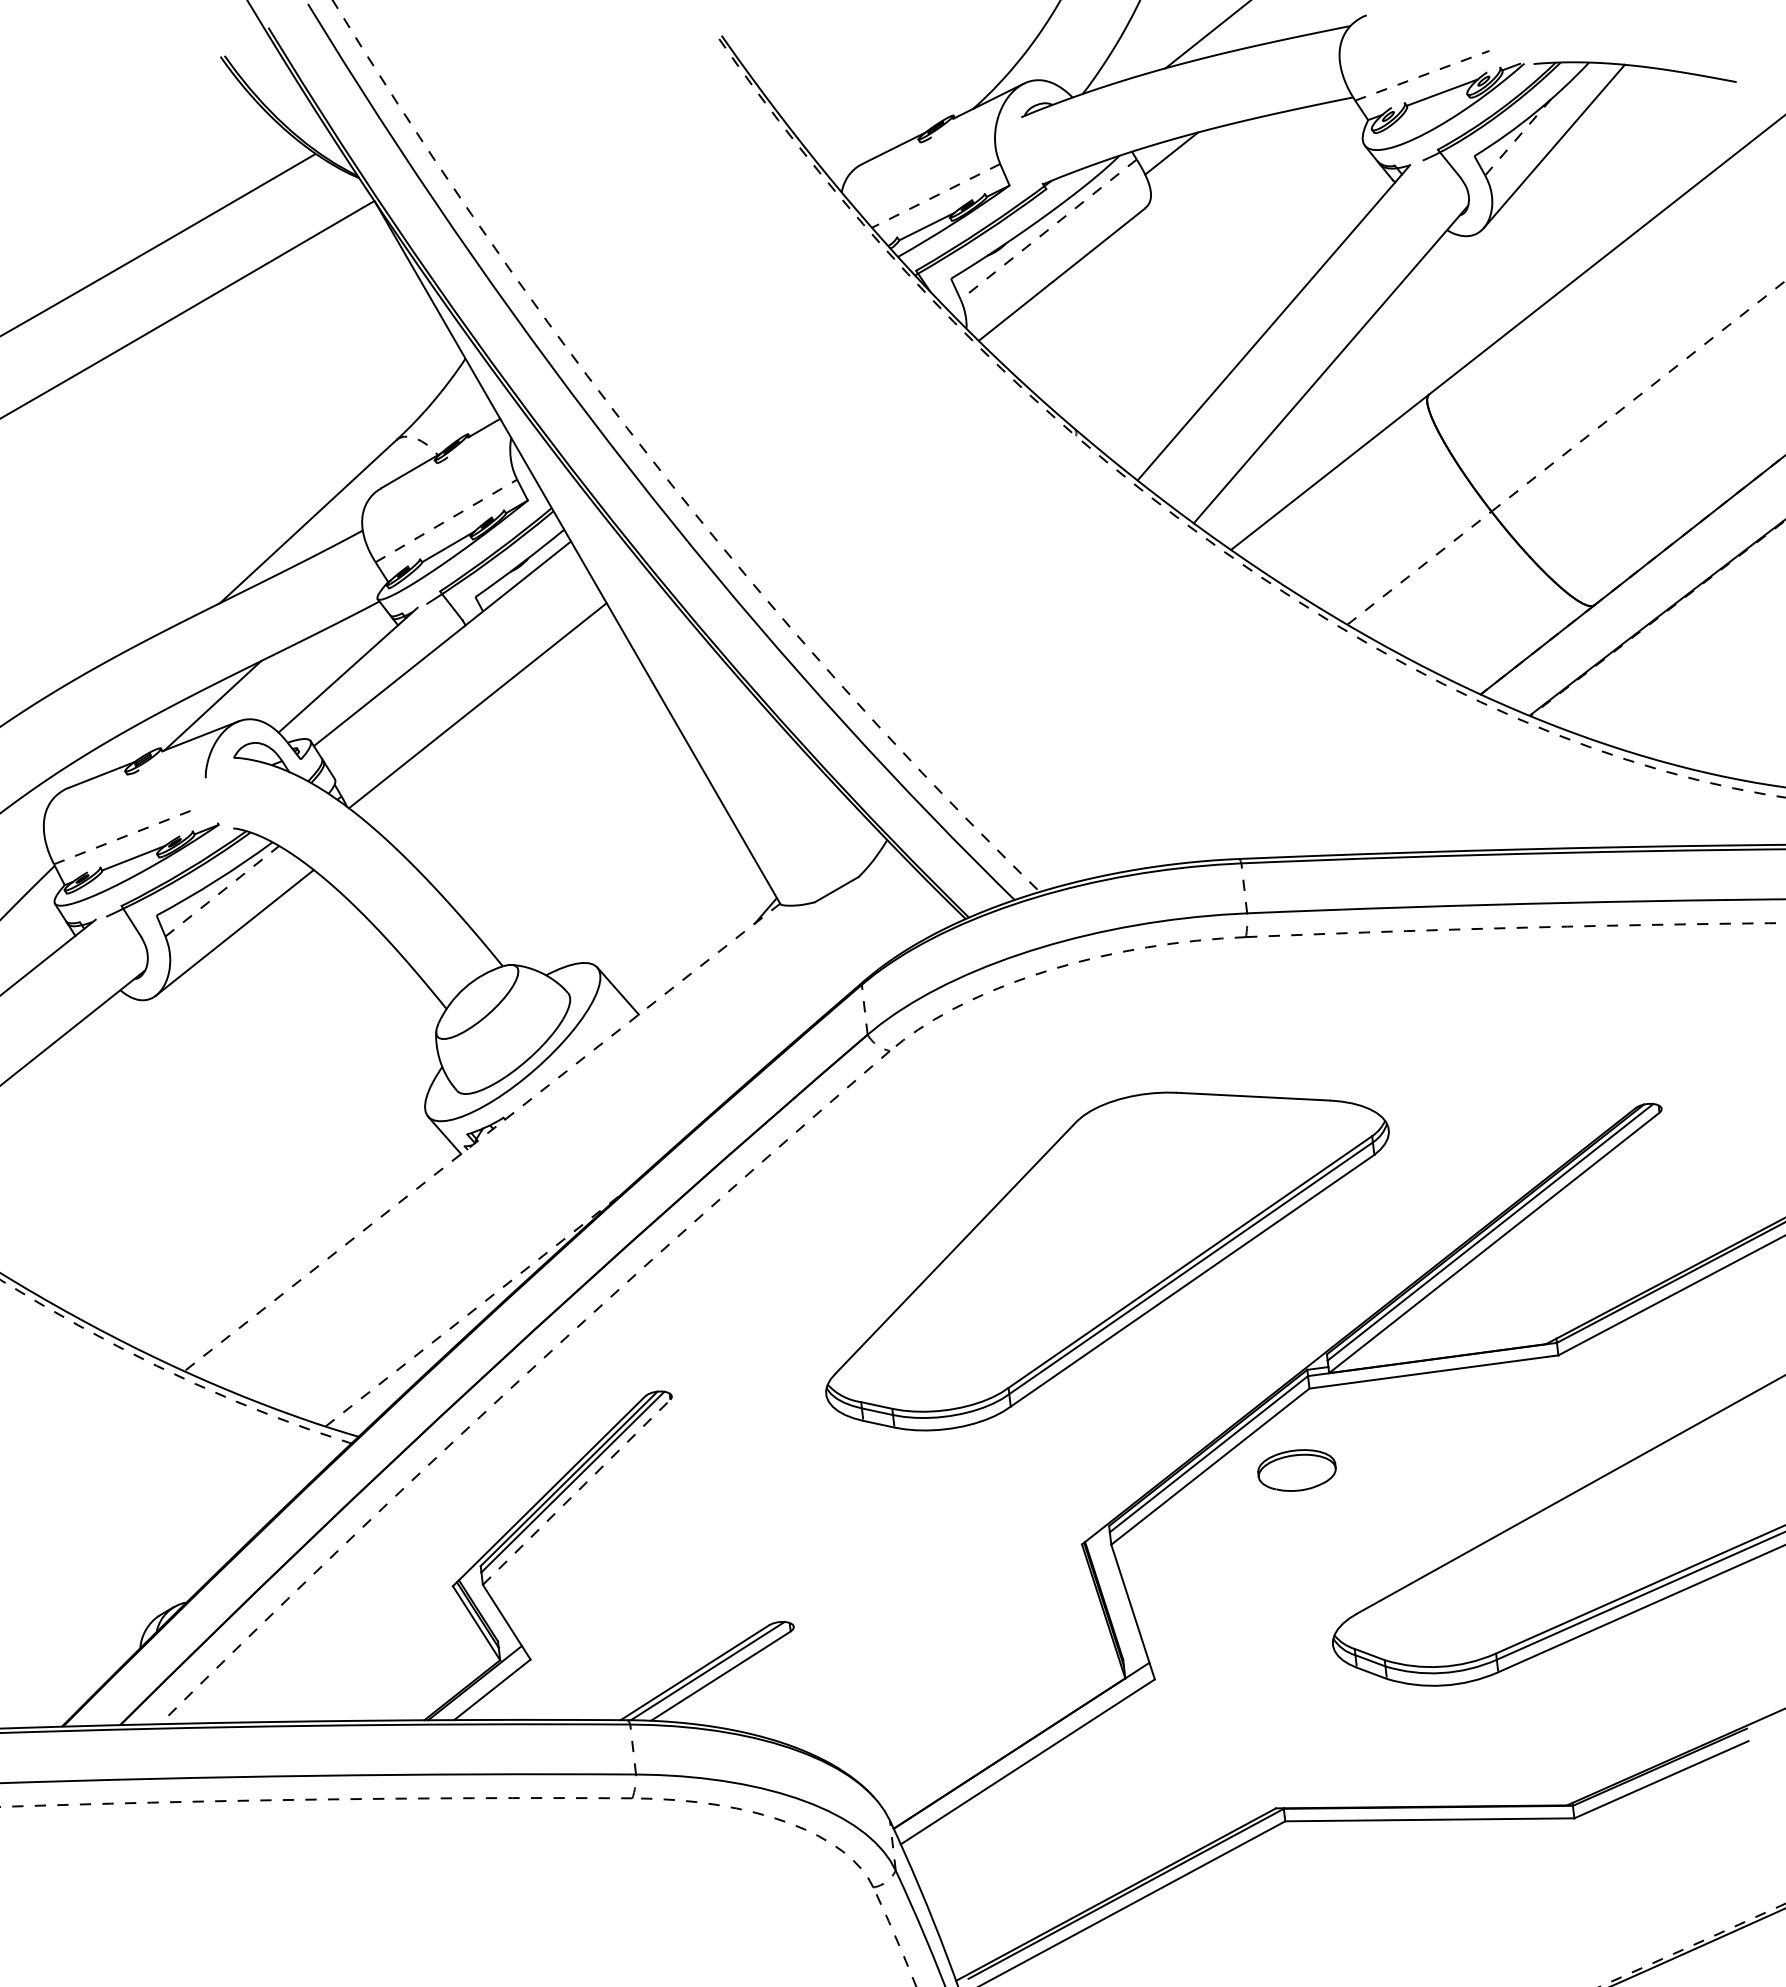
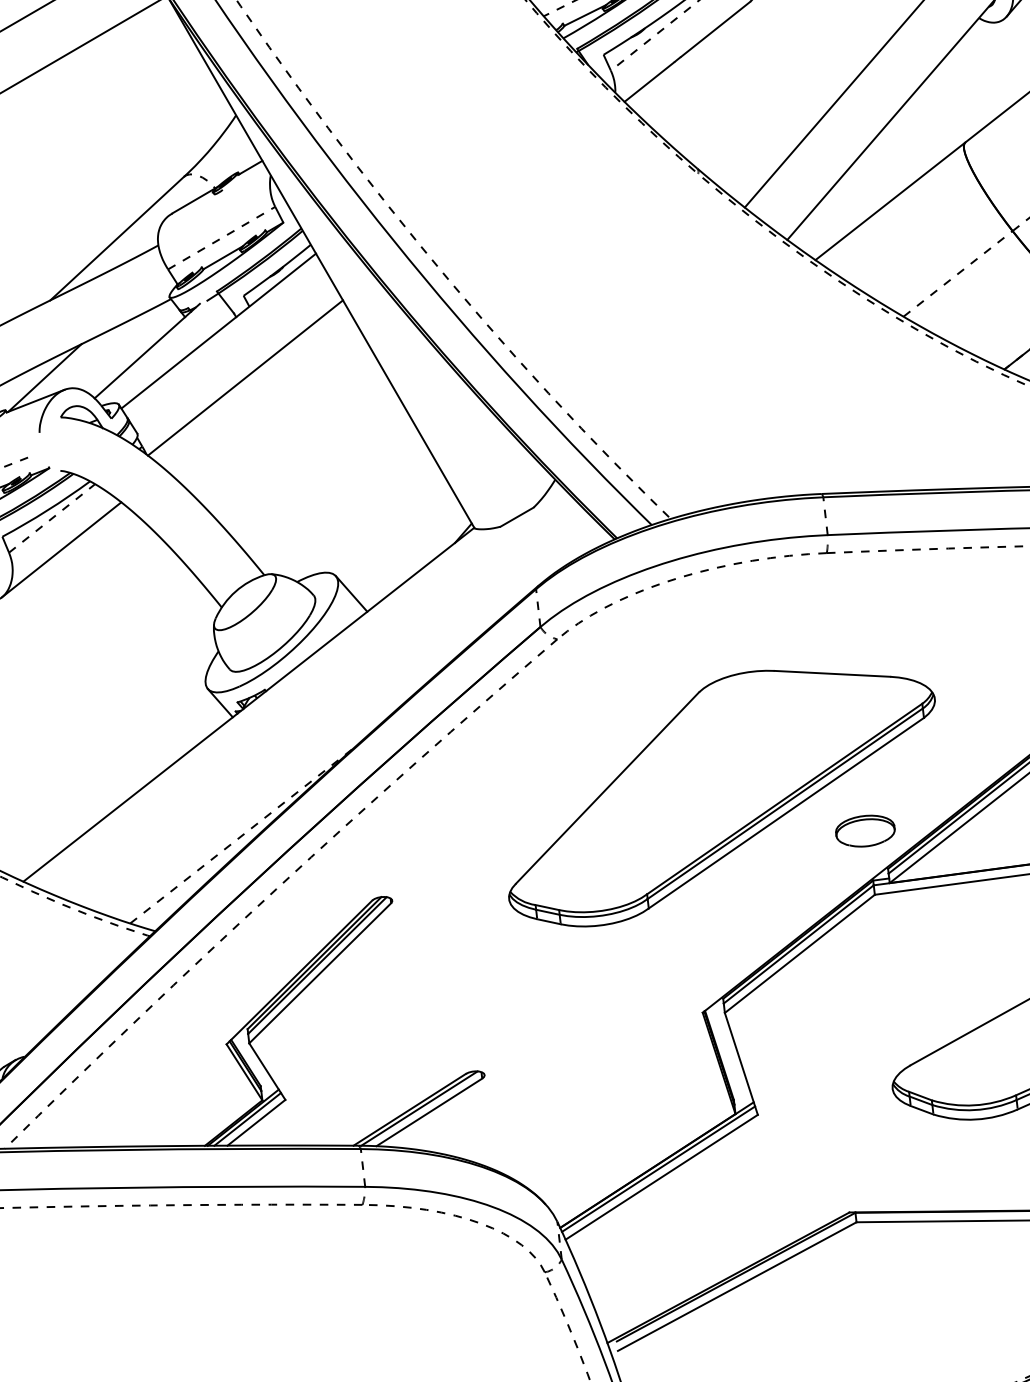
line: (482, 1137) -> (248, 704), dashed -> solid
part: (1296, 1470) -> (865, 831), moved
line: (576, 1492) -> (320, 973), dashed -> solid
line: (480, 1685) -> (247, 1119), added
line: (1023, 1750) -> (658, 1168), added

